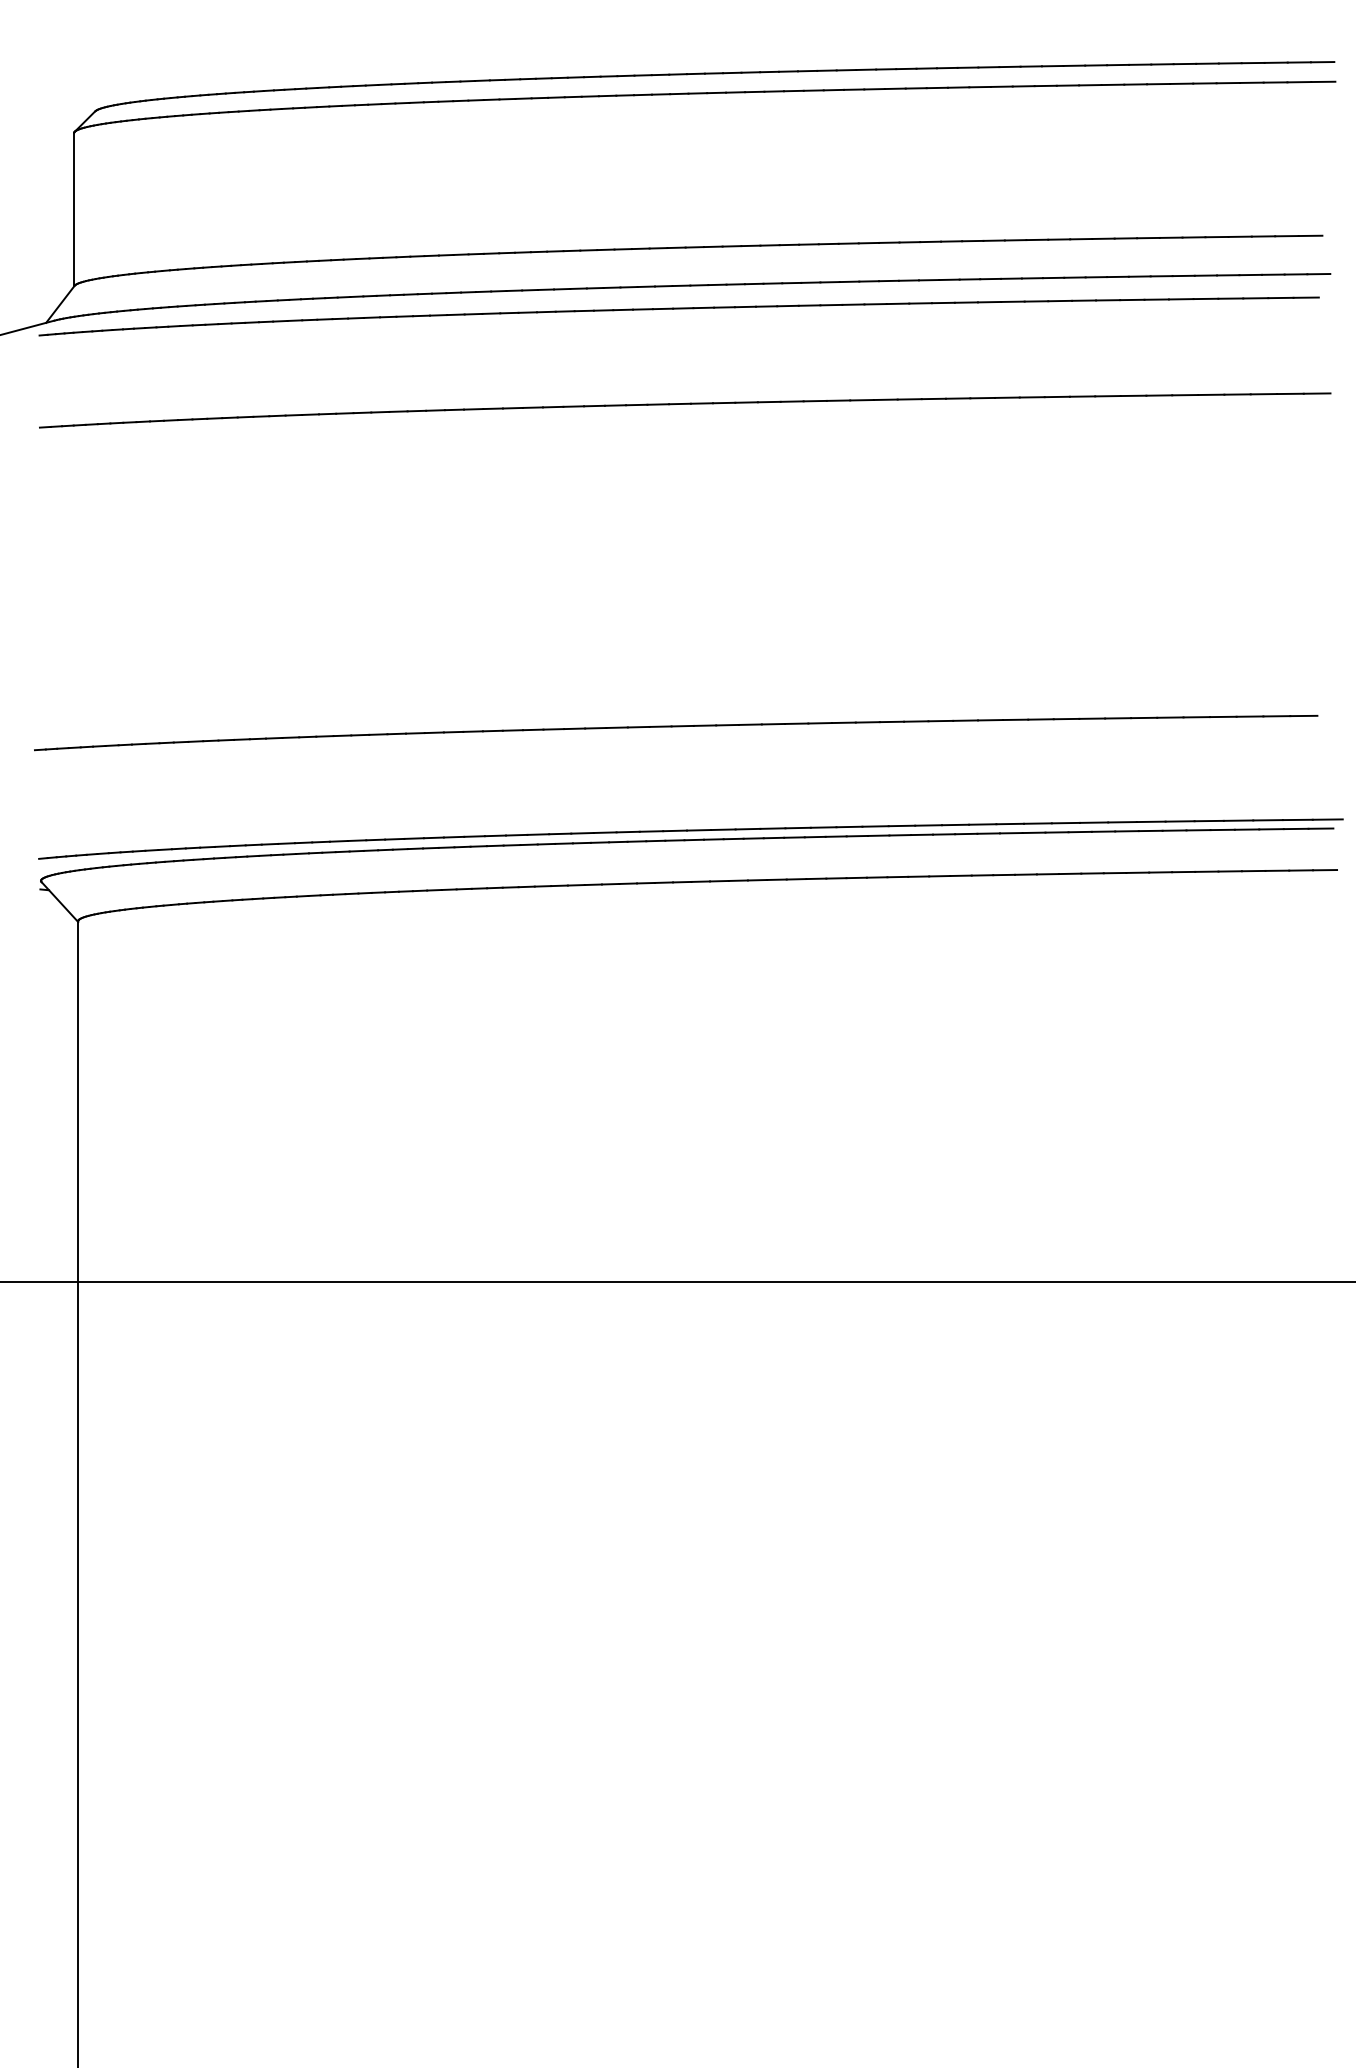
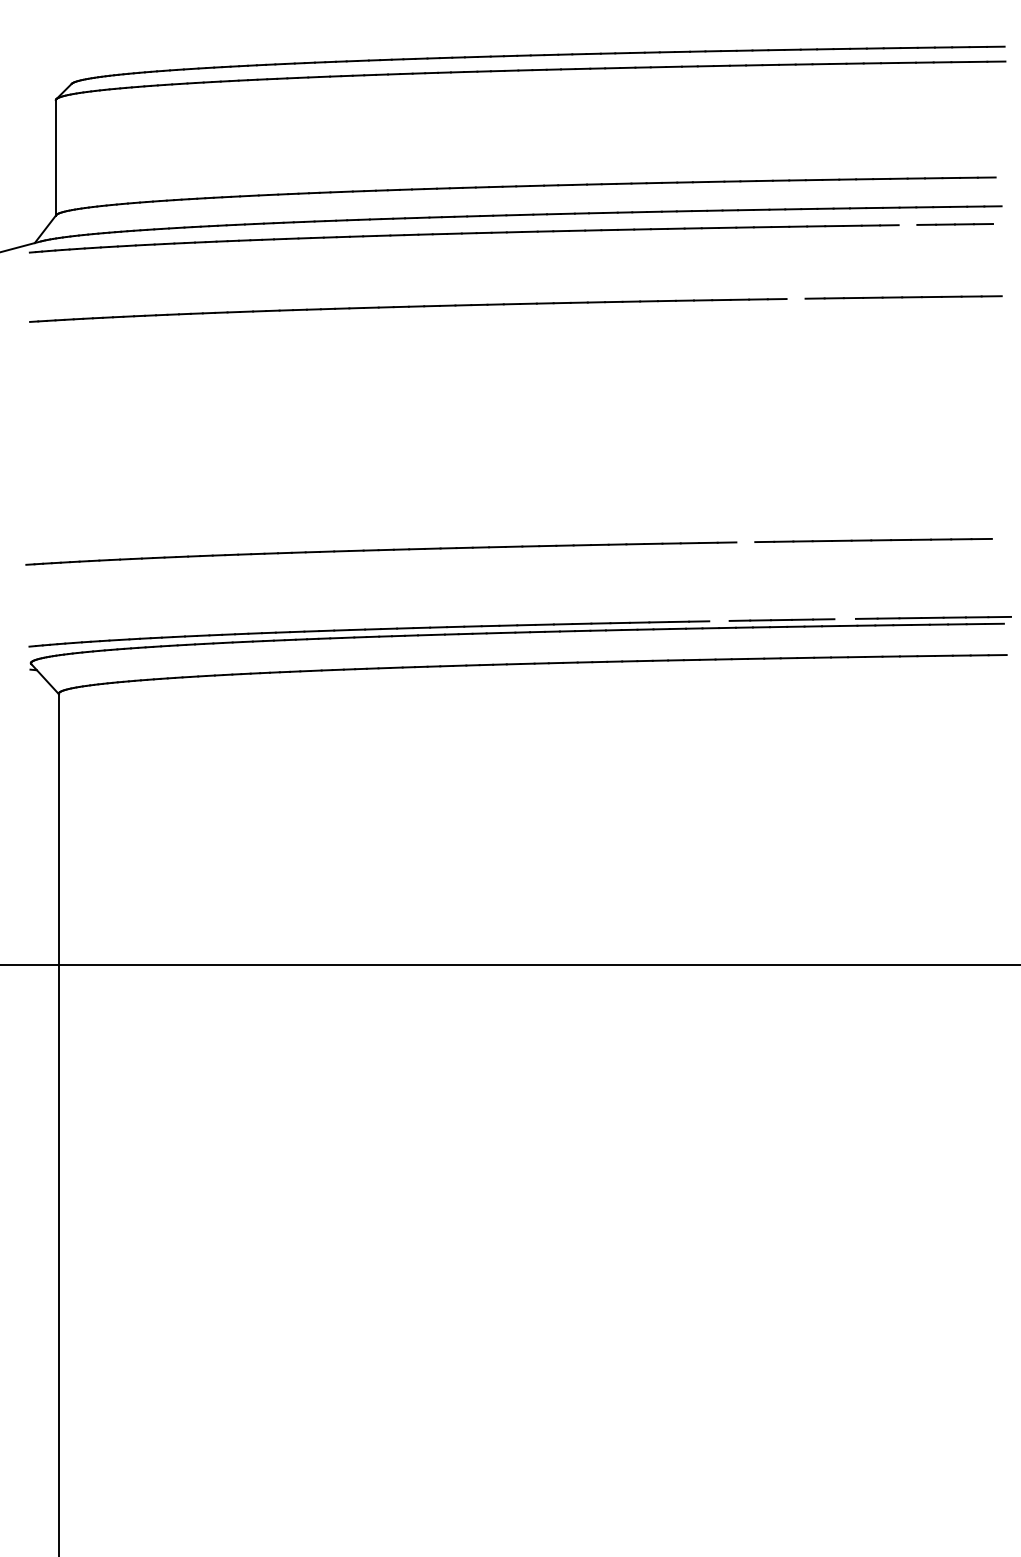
line: (1205, 298) -> (907, 224), removed
line: (1056, 396) -> (795, 298), removed
line: (990, 720) -> (745, 542), removed
line: (1122, 822) -> (845, 619), removed
line: (955, 824) -> (719, 620), removed

